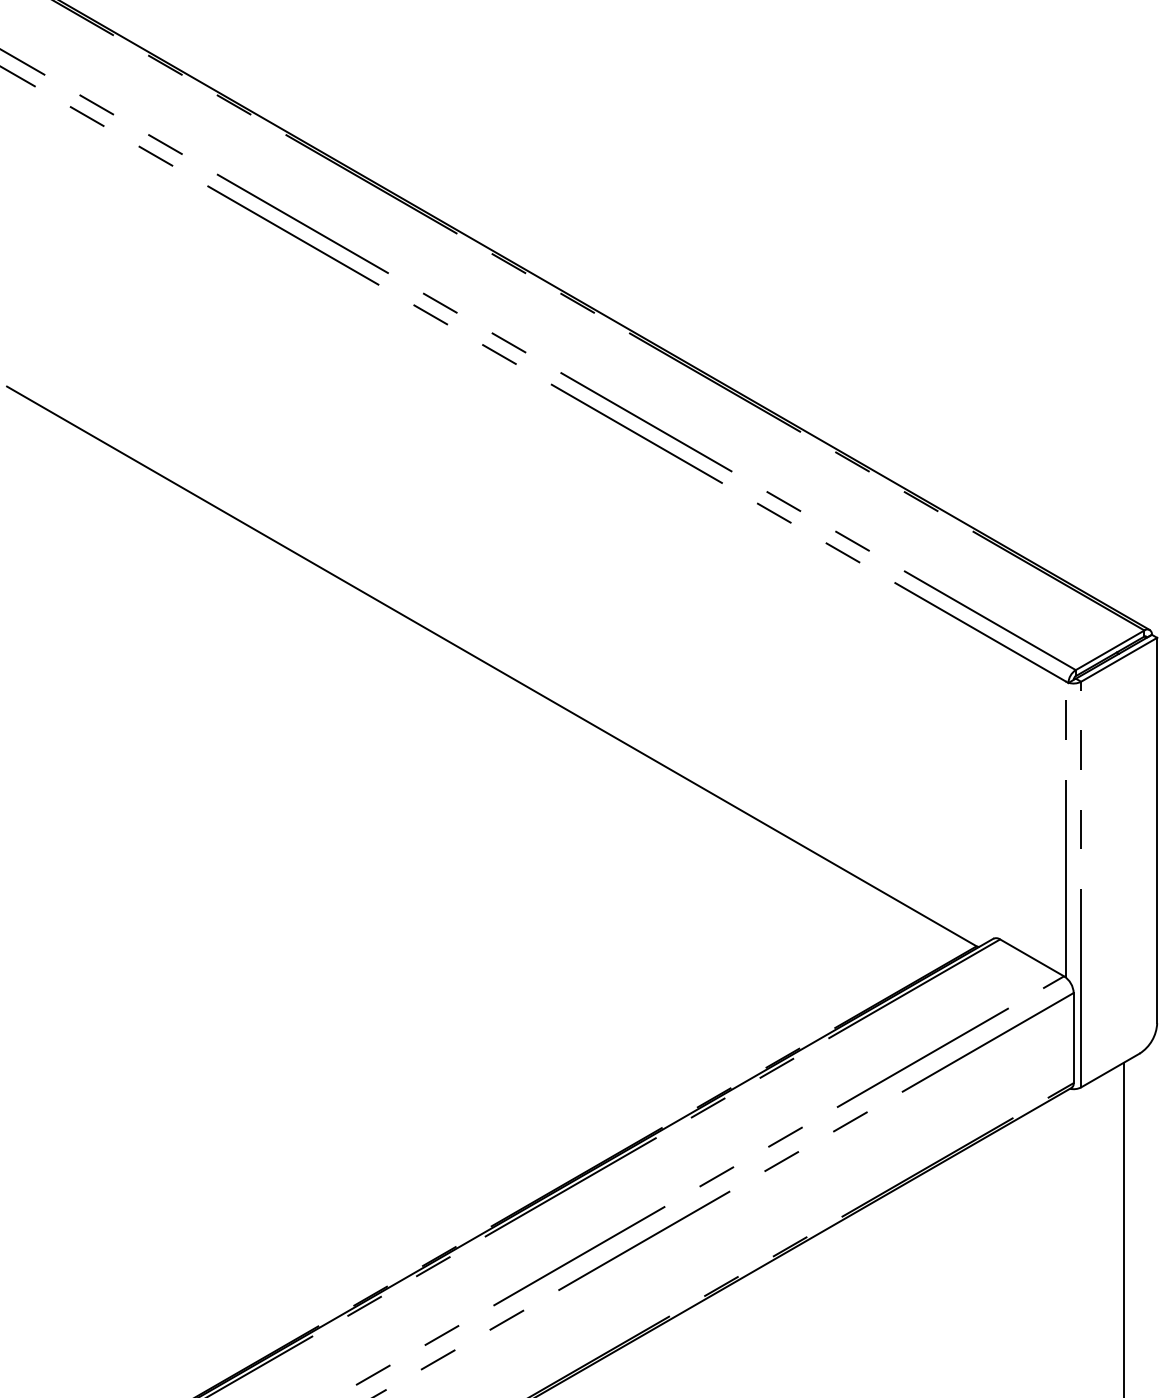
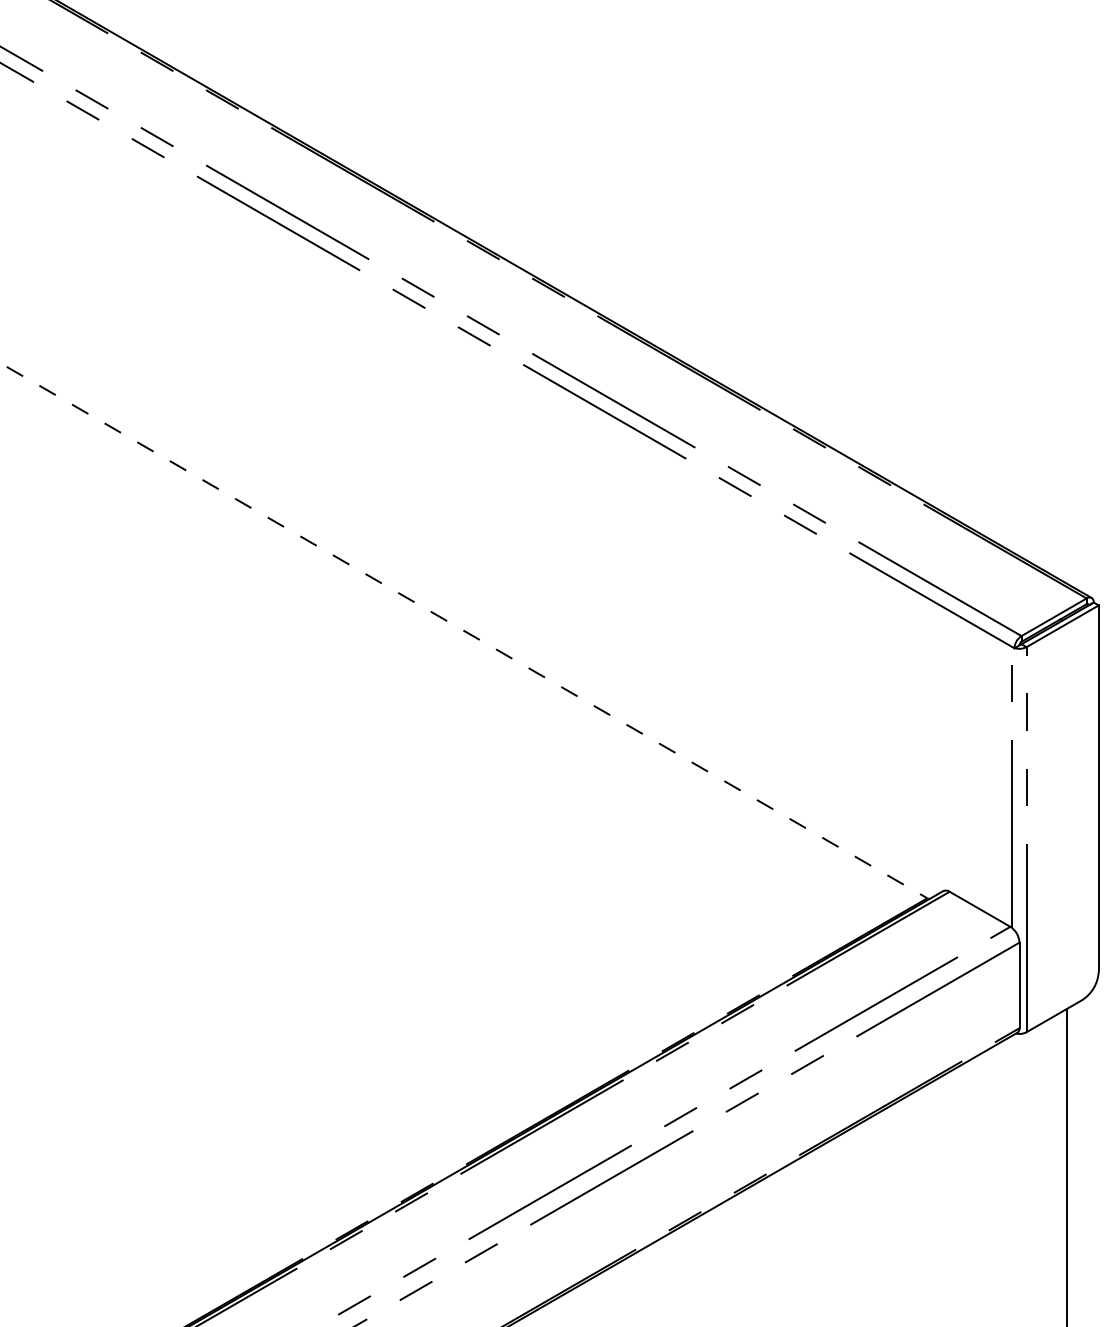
line: (491, 666) -> (466, 632), solid -> dashed

